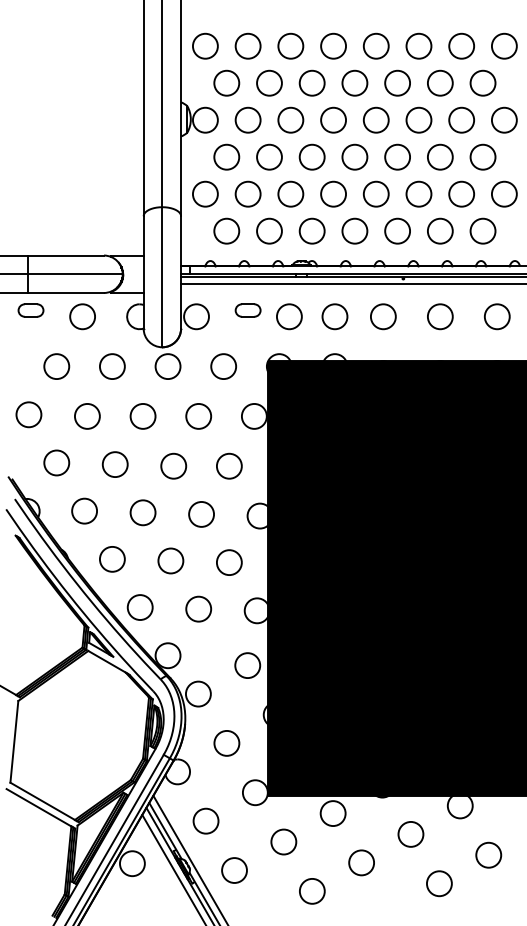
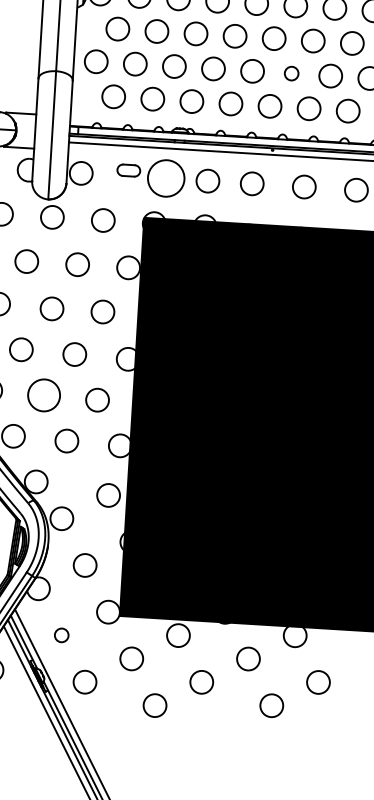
circle: (418, 193) -> (291, 73), size x0.6
circle: (289, 316) -> (166, 178), size x1.6
circle: (170, 560) -> (43, 394), size x1.4
circle: (205, 820) -> (61, 634), size x0.6

